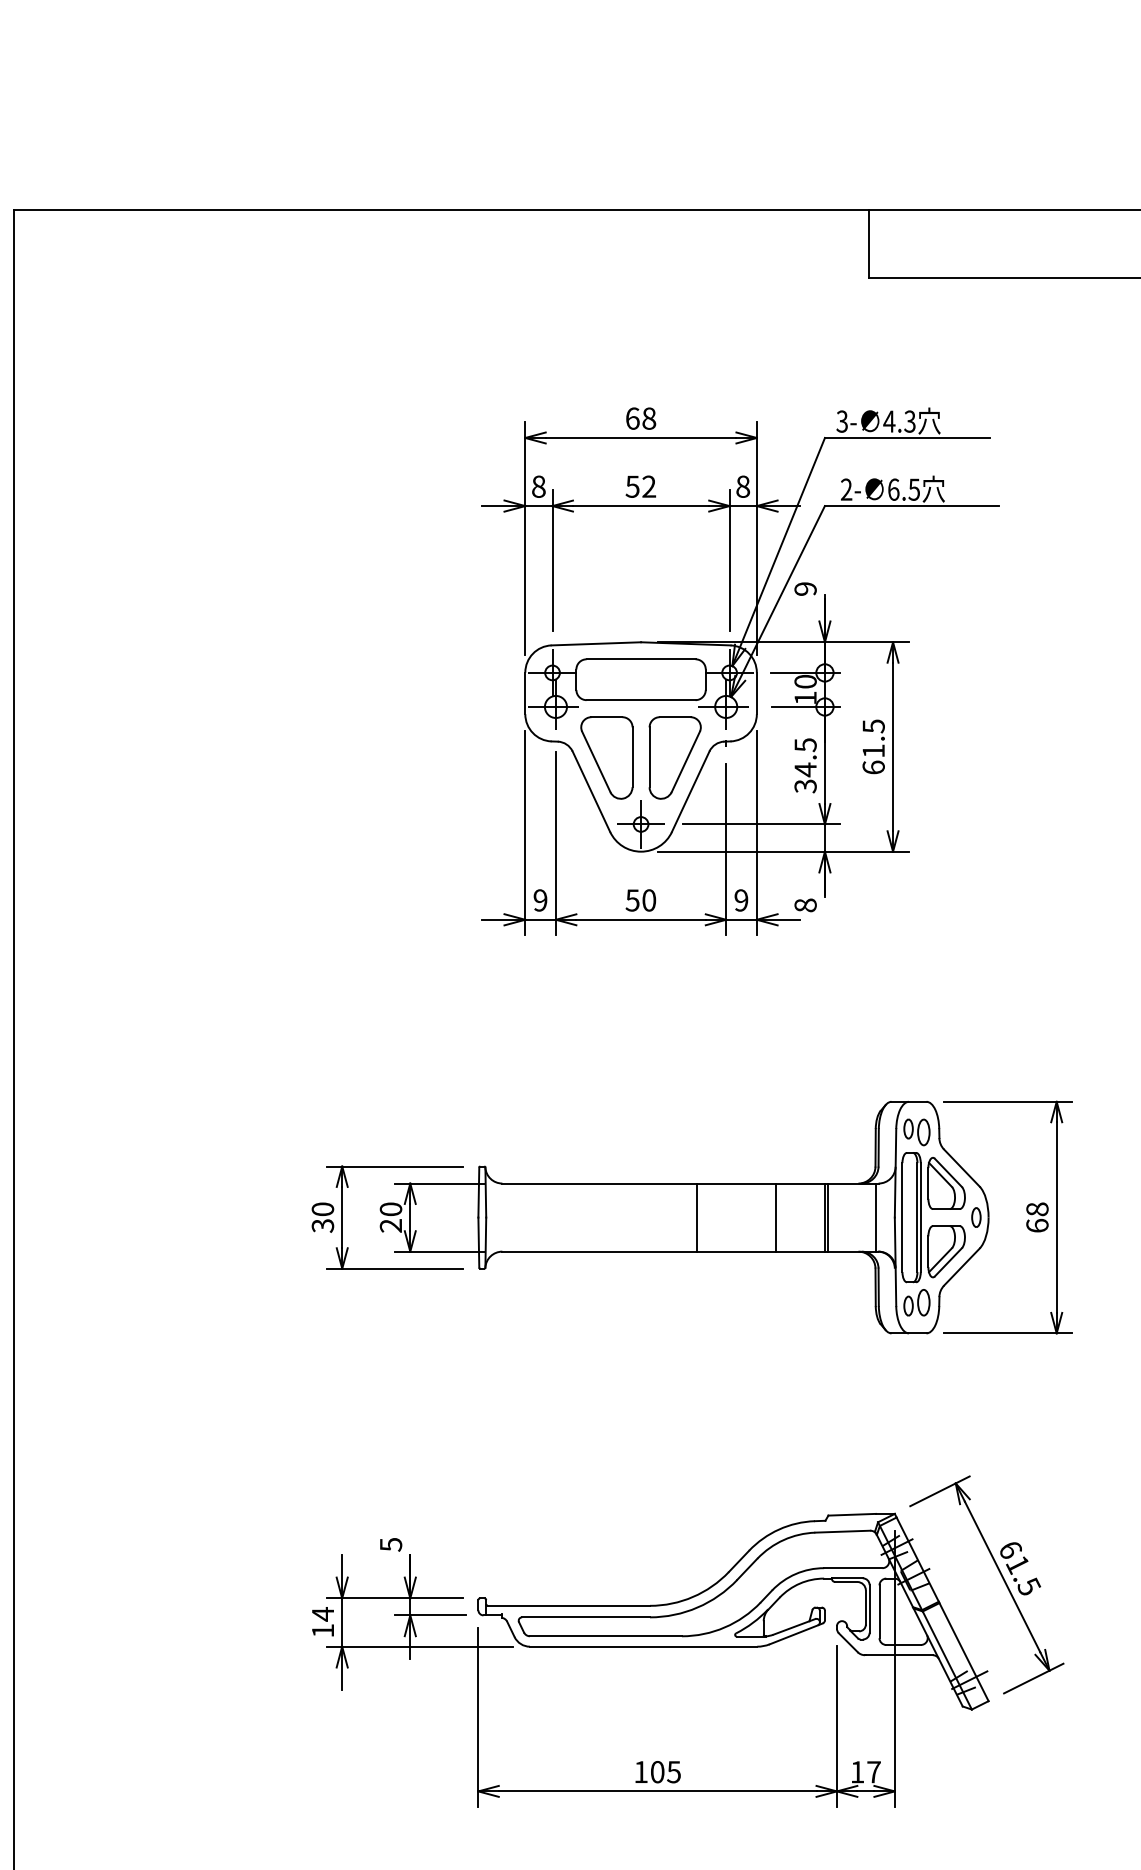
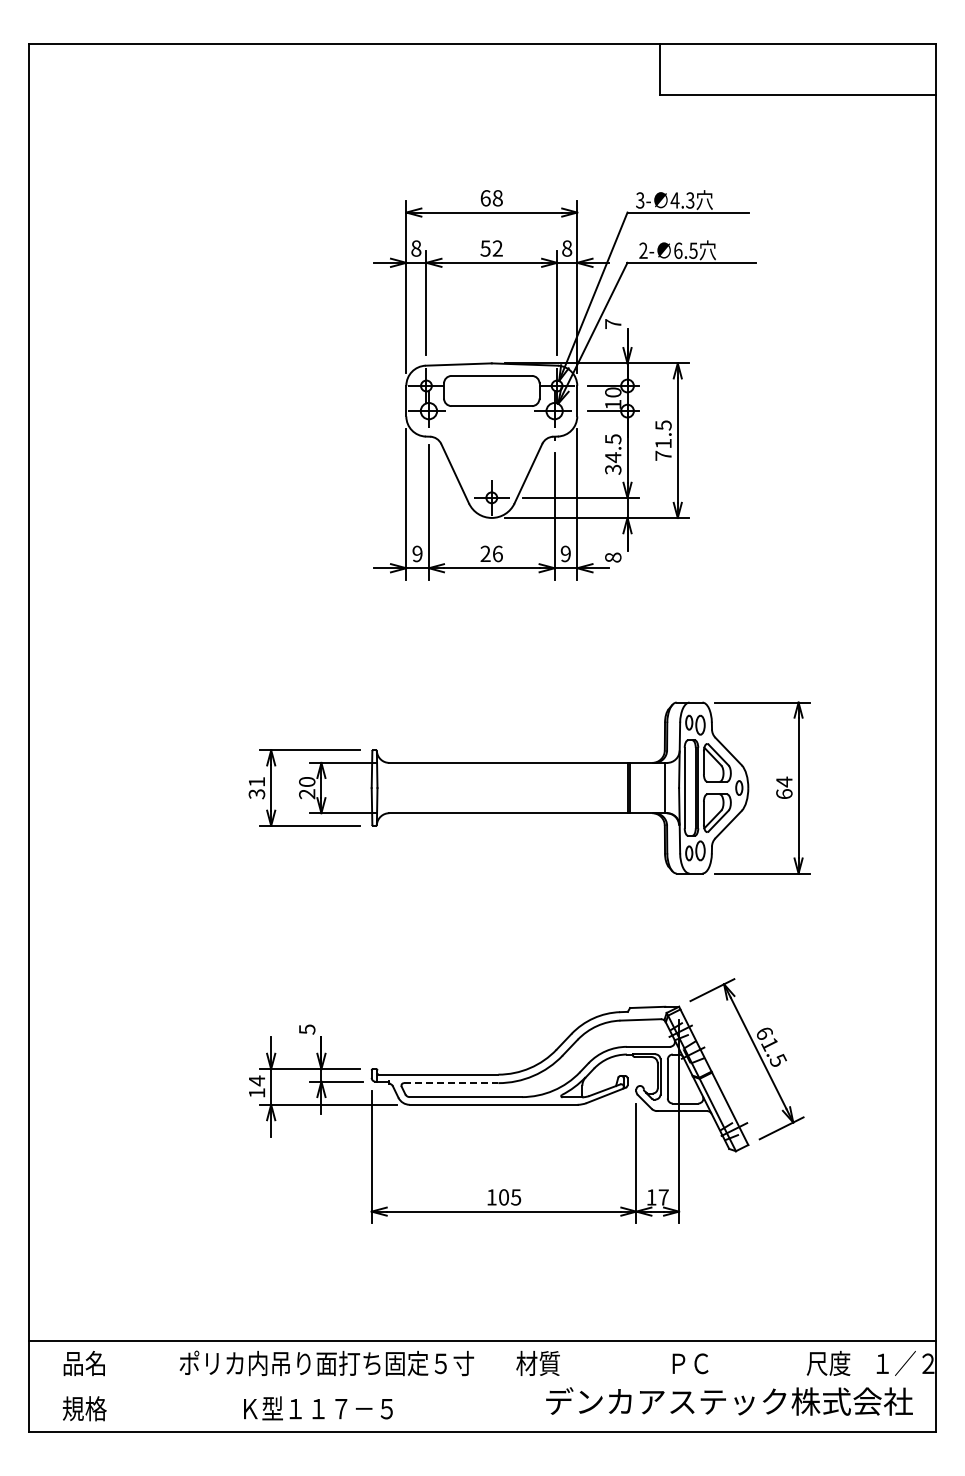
text: (805, 589) -> (613, 324), 9 -> 7
part: (606, 757) -> (466, 448), removed
part: (674, 757) -> (516, 448), removed
text: (873, 767) -> (663, 455), 61.5 -> 71.5
text: (640, 899) -> (491, 553), 50 -> 26
text: (322, 1208) -> (256, 781), 30 -> 31
text: (1037, 1208) -> (784, 781), 68 -> 64
line: (696, 1216) -> (532, 787), removed
line: (776, 1216) -> (591, 787), removed
line: (586, 1617) -> (451, 1083), solid -> dashed

